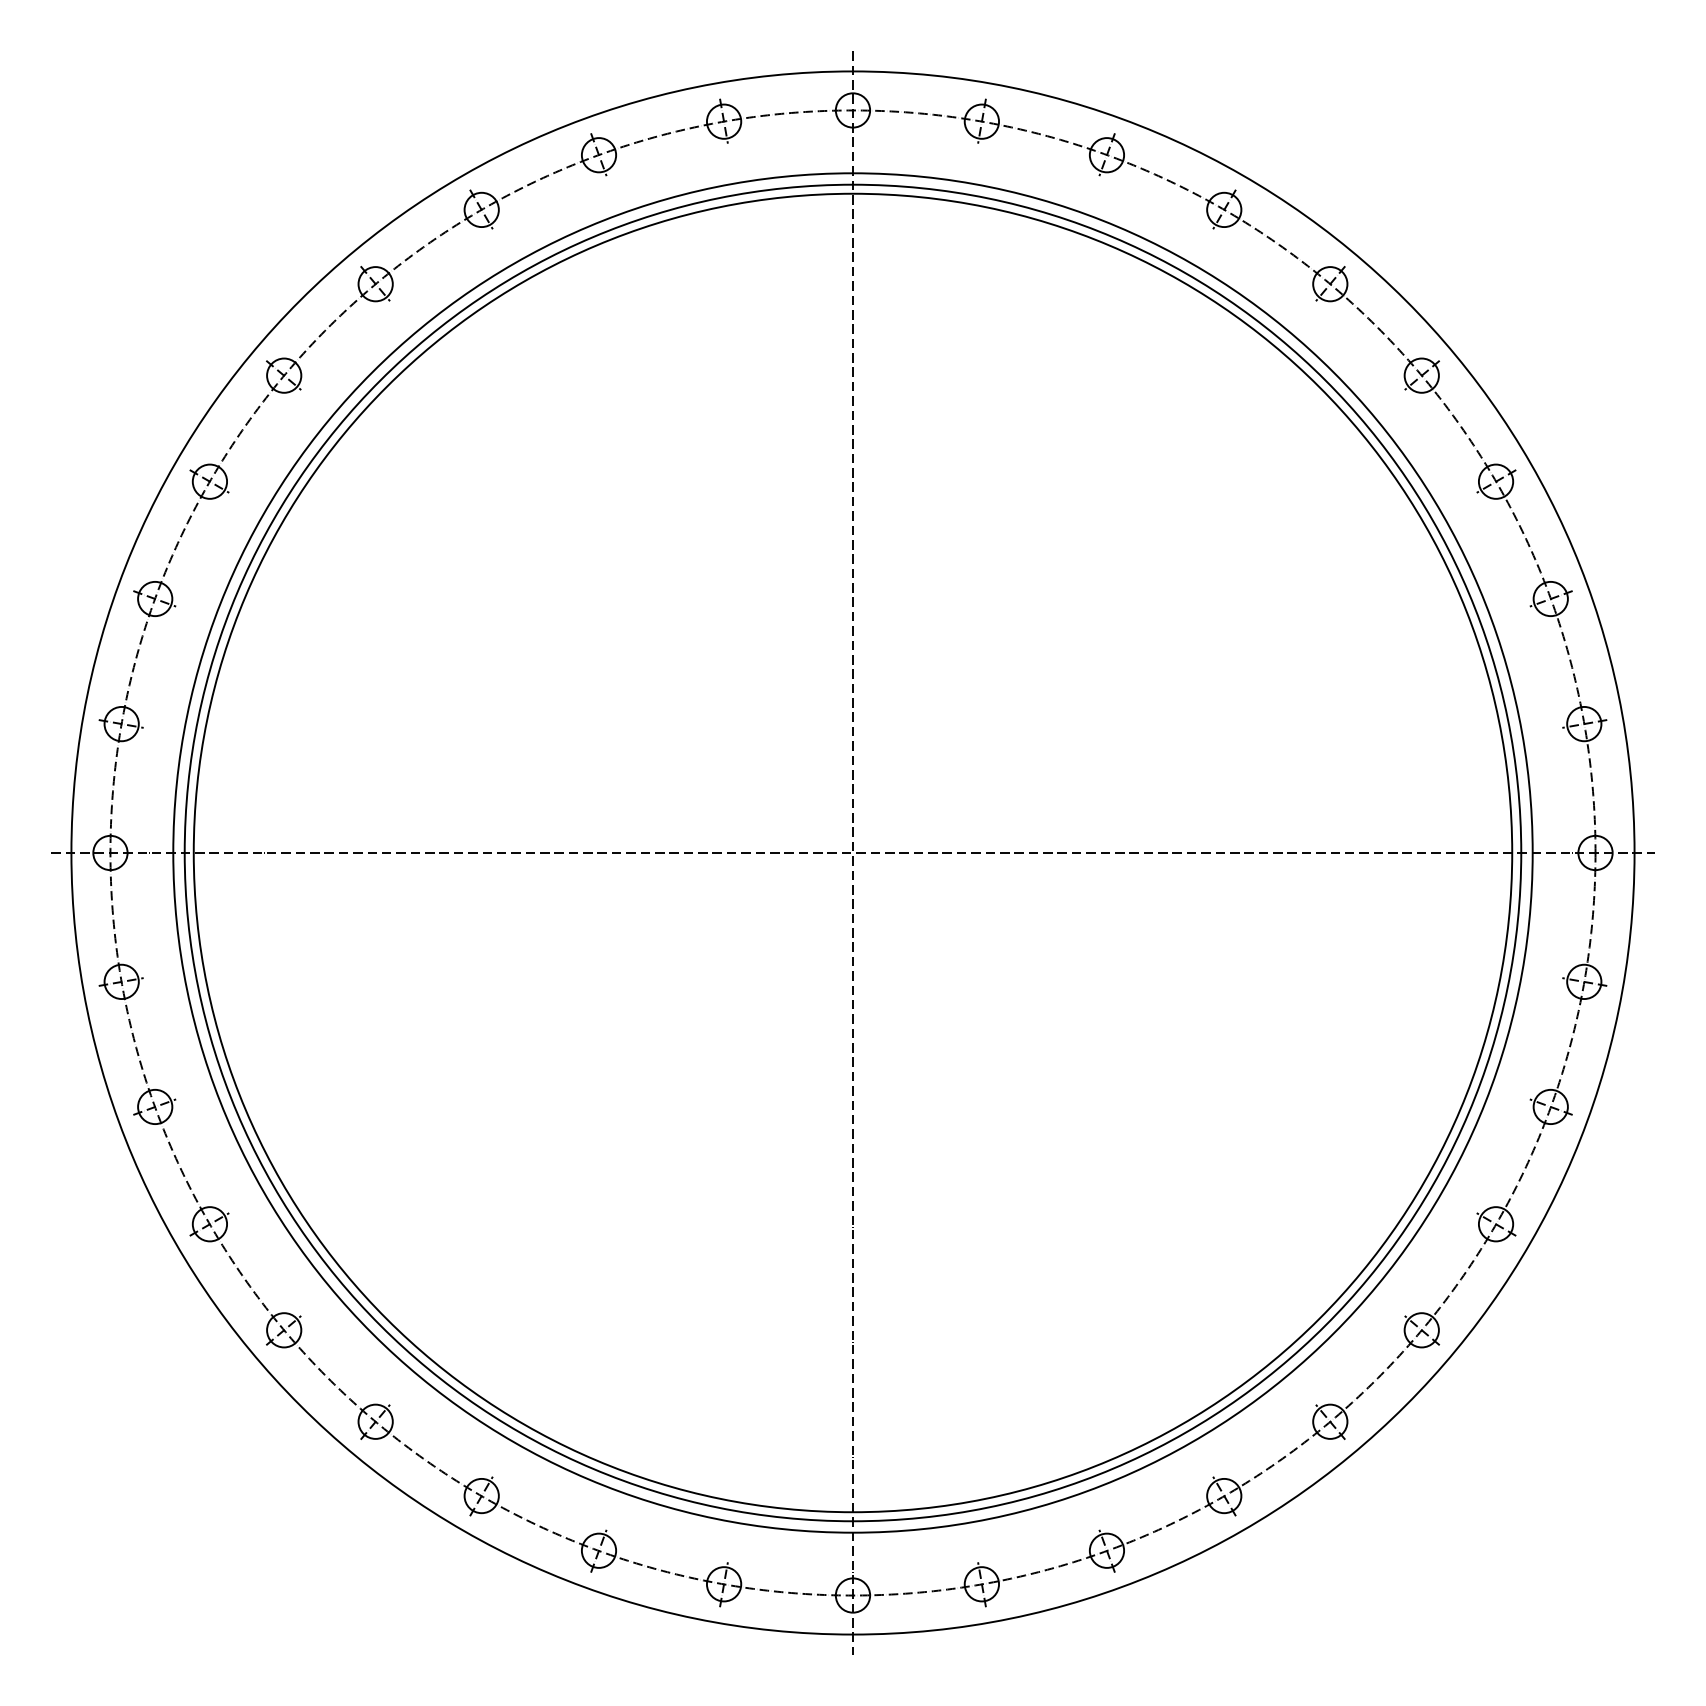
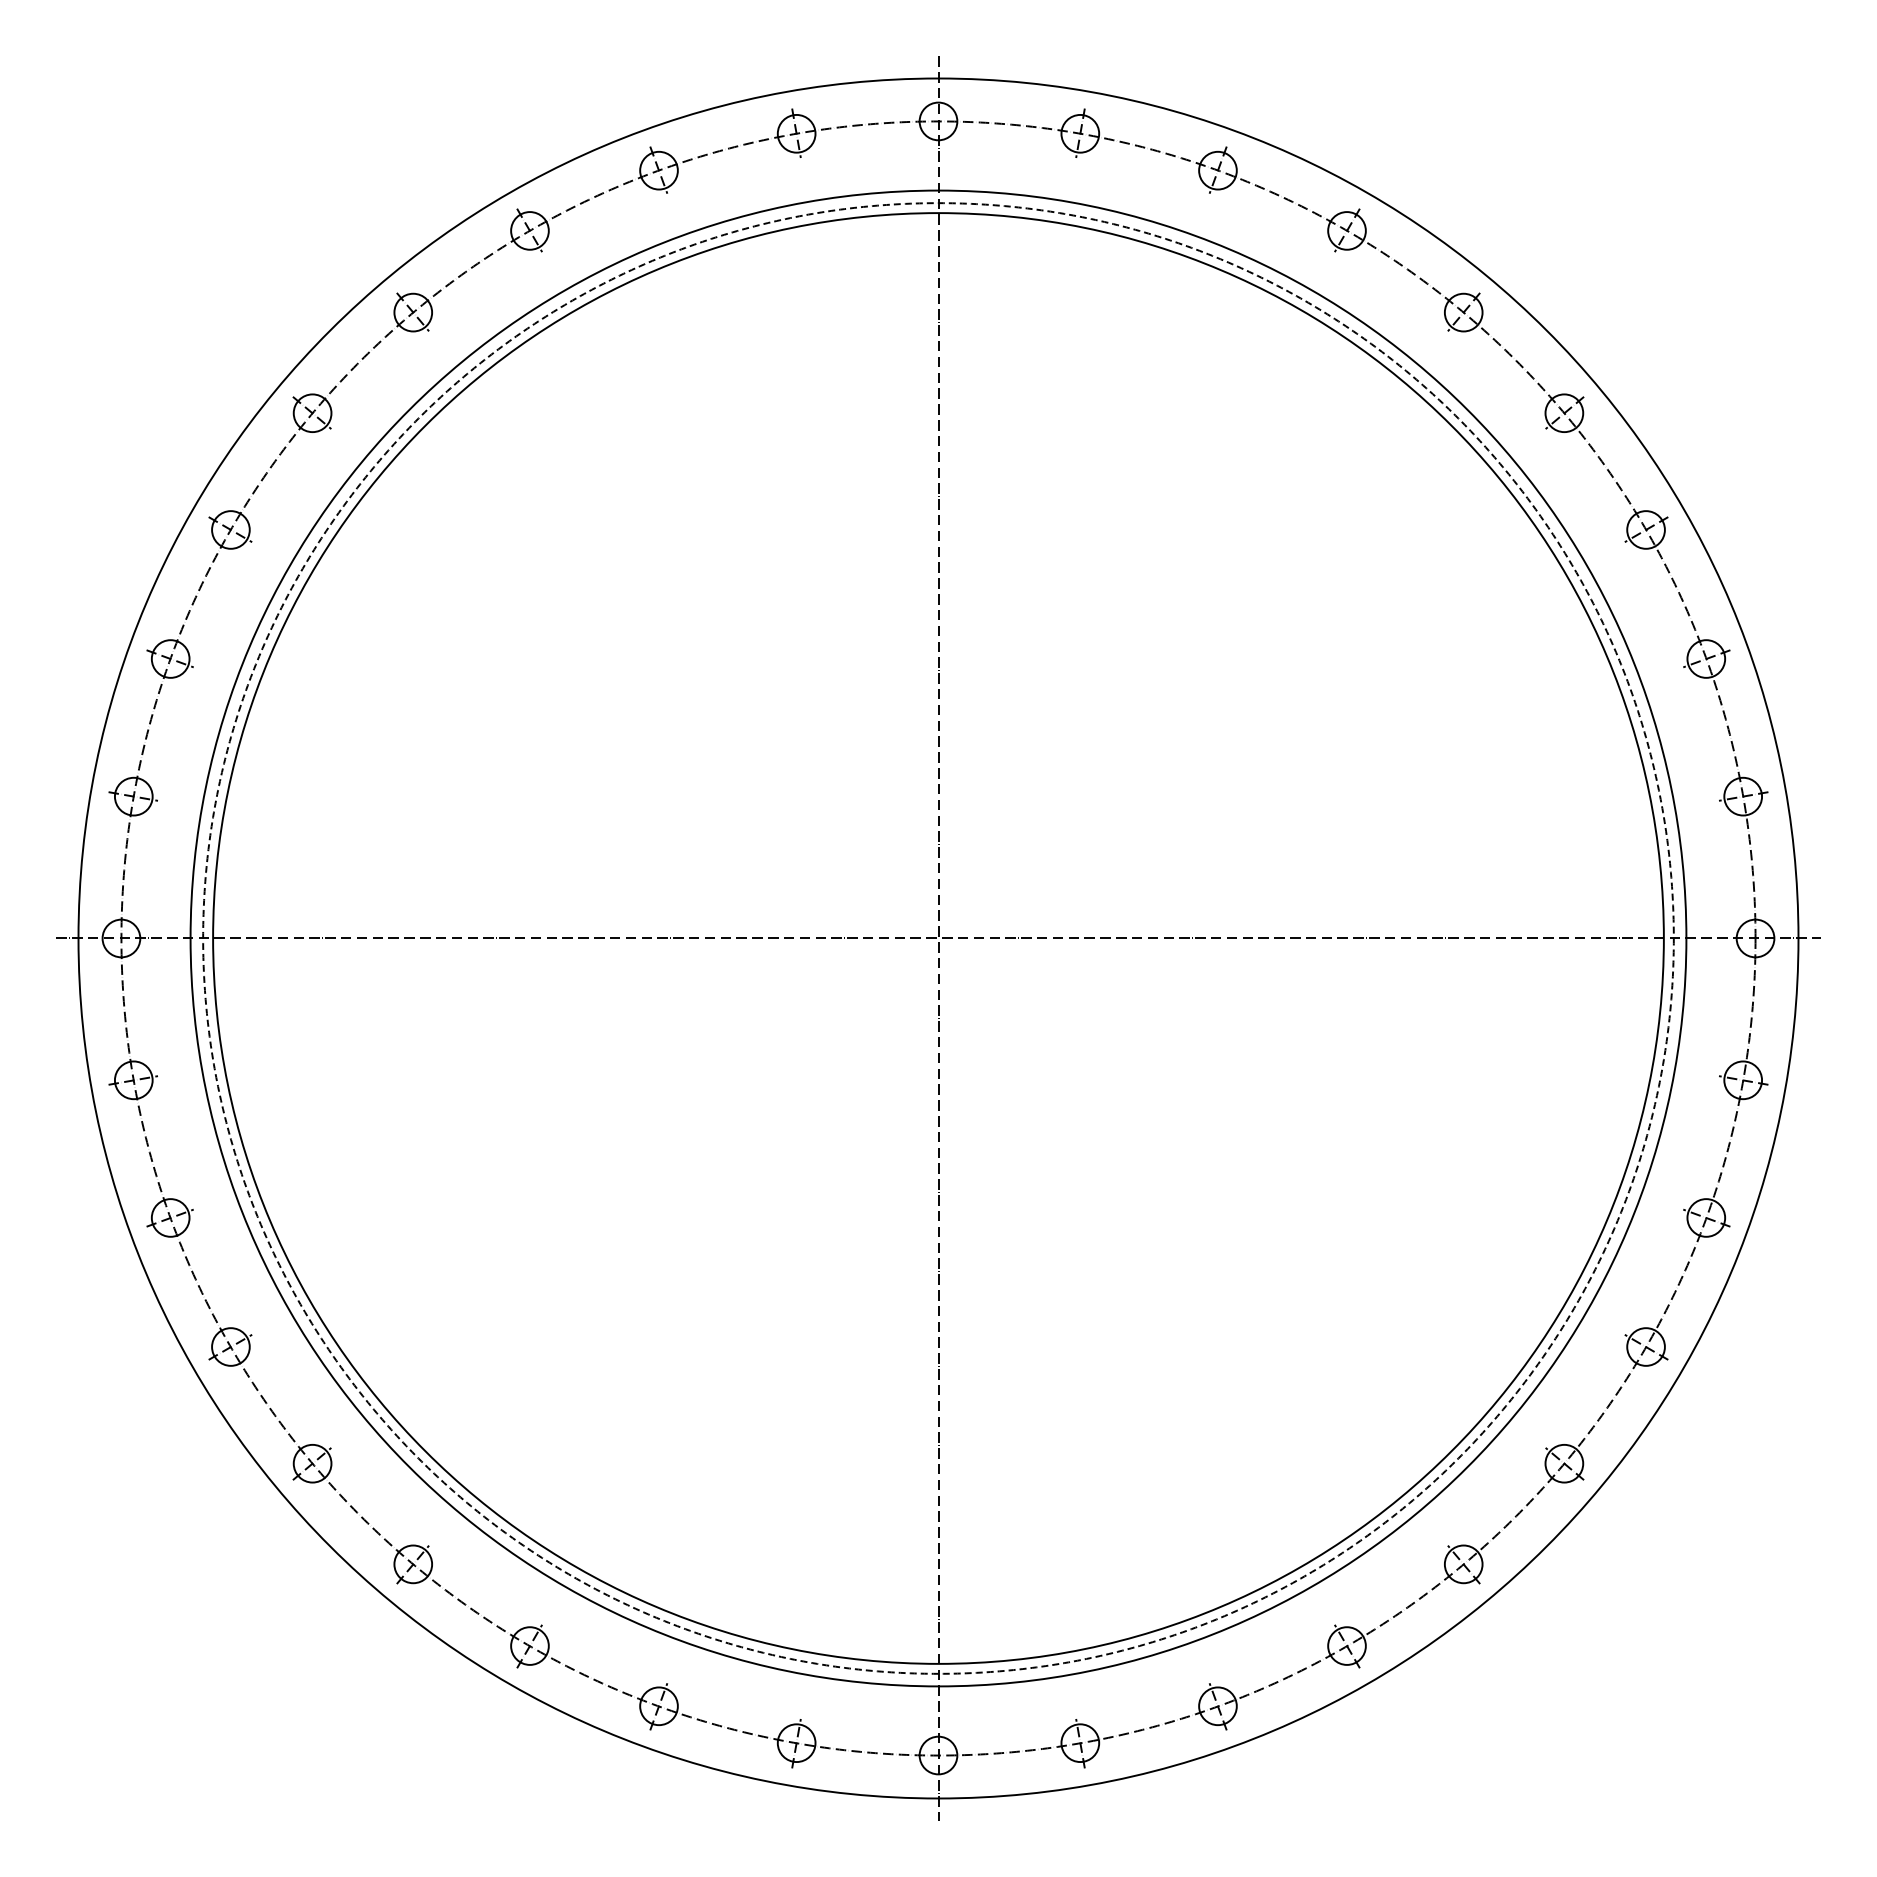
circle: (853, 853) -> (938, 938), solid -> dashed

